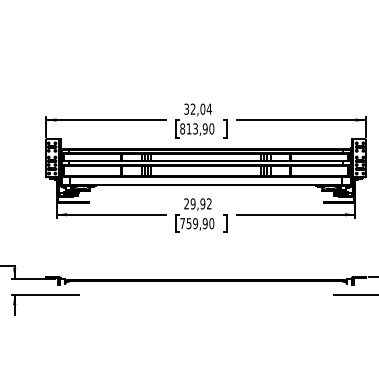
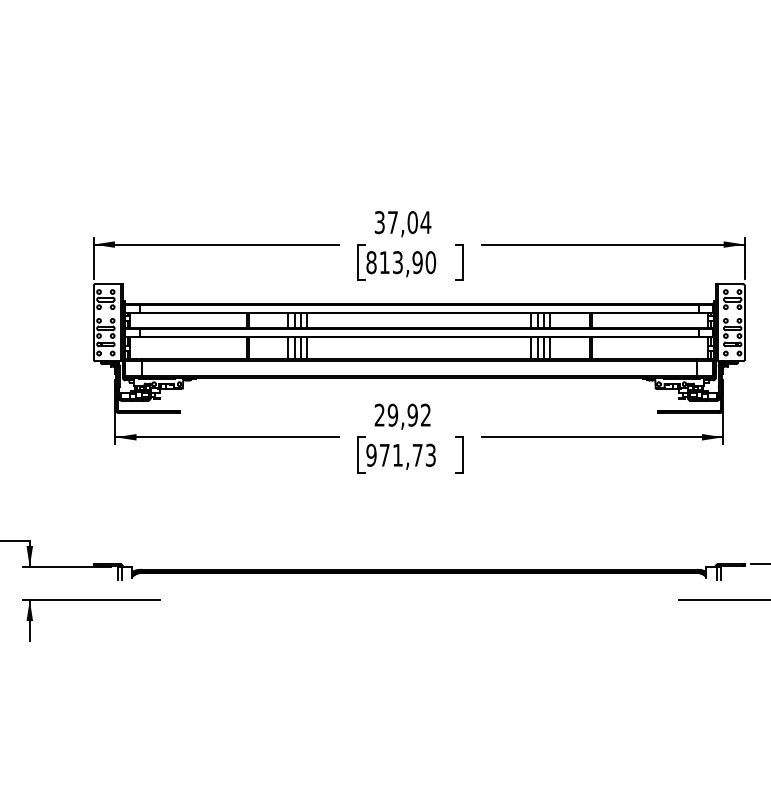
text: (192, 108) -> (391, 221), 32,04 -> 37,04
text: (197, 223) -> (401, 455), 759,90 -> 971,73

